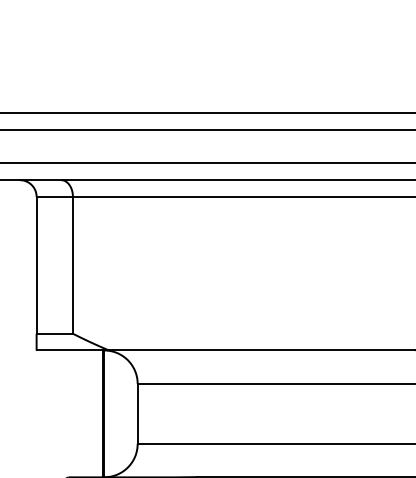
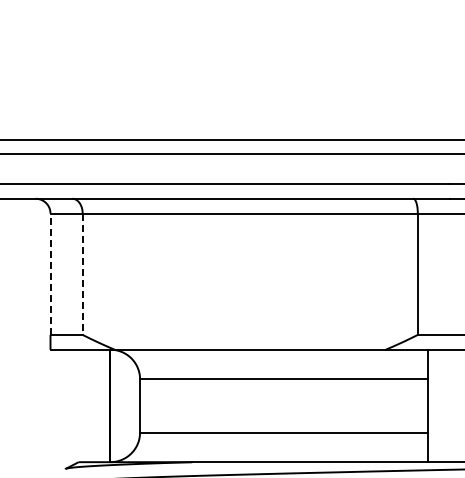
line: (36, 265) -> (50, 274), solid -> dashed
line: (72, 265) -> (82, 274), solid -> dashed

